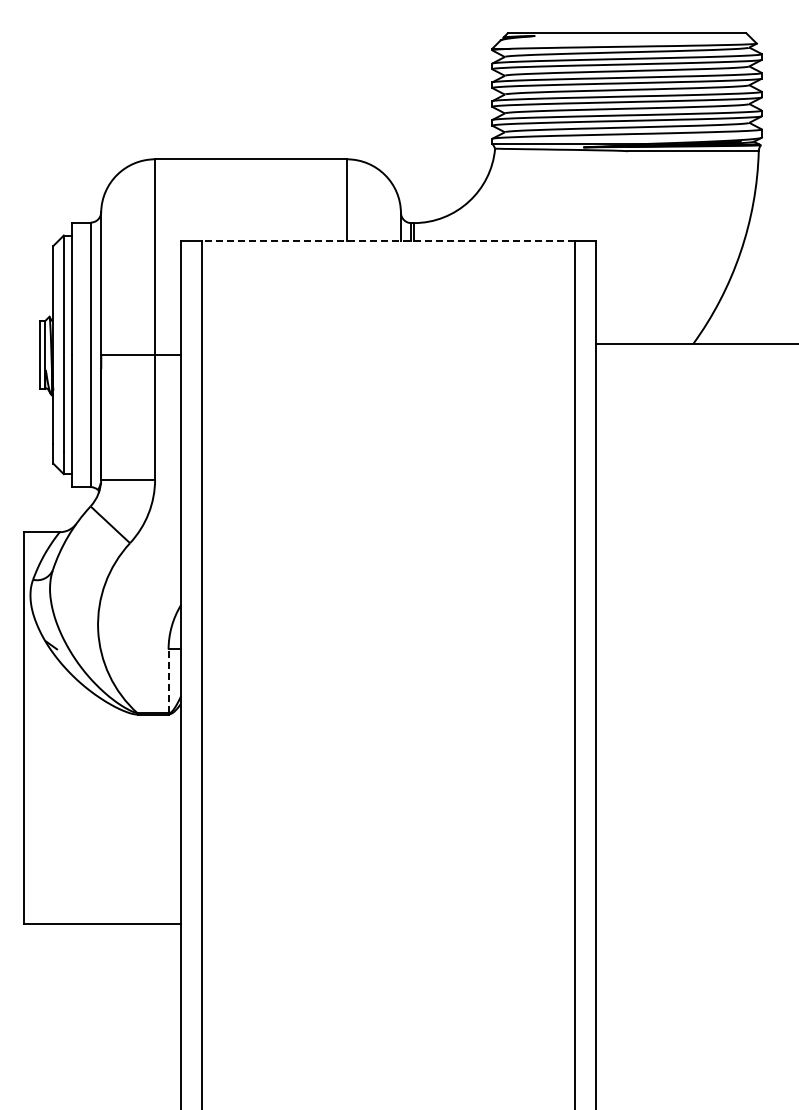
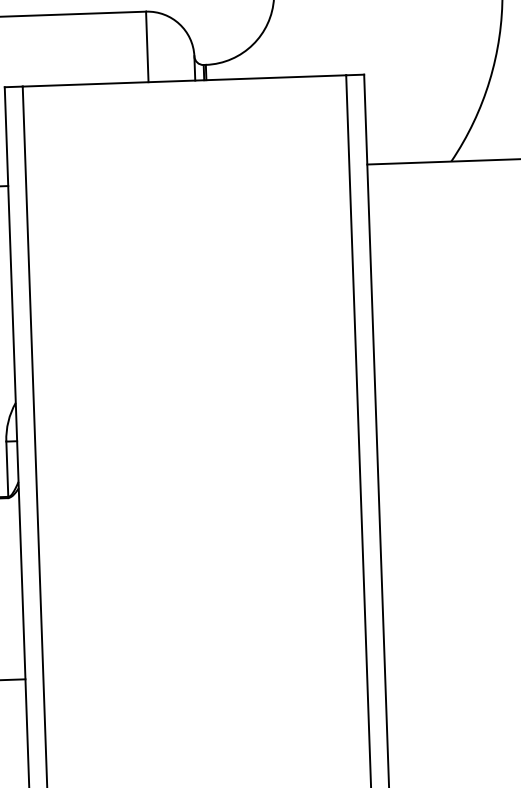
line: (388, 240) -> (184, 80), dashed -> solid
line: (168, 681) -> (7, 469), dashed -> solid

